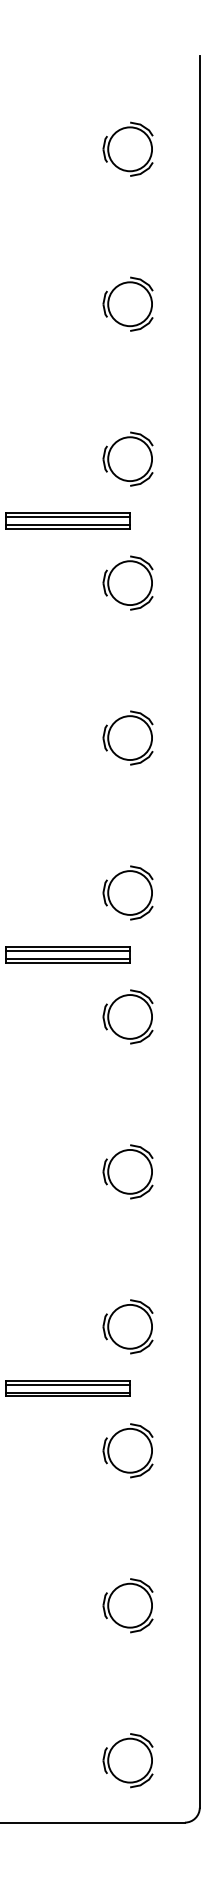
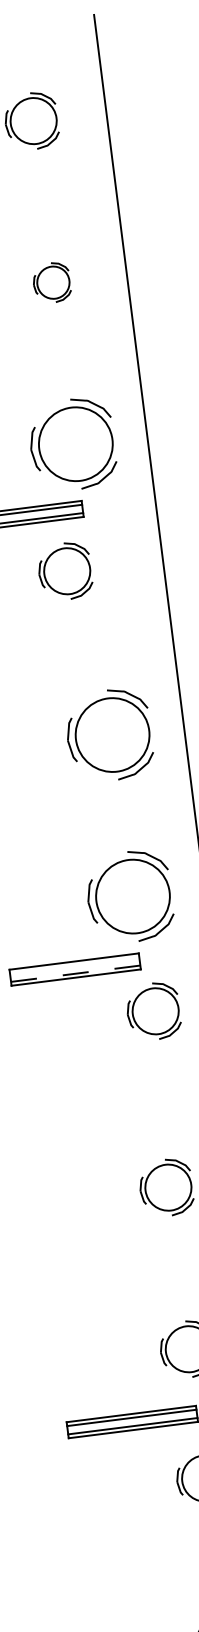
part: (127, 303) -> (51, 282), size x0.7
part: (127, 458) -> (71, 443), size x1.6
part: (127, 582) -> (64, 570), moved
part: (127, 737) -> (108, 734), size x1.6
part: (127, 892) -> (128, 896), size x1.6
line: (68, 951) -> (75, 965), removed
line: (68, 958) -> (76, 973), solid -> dashed
part: (127, 1016) -> (152, 1011), moved

